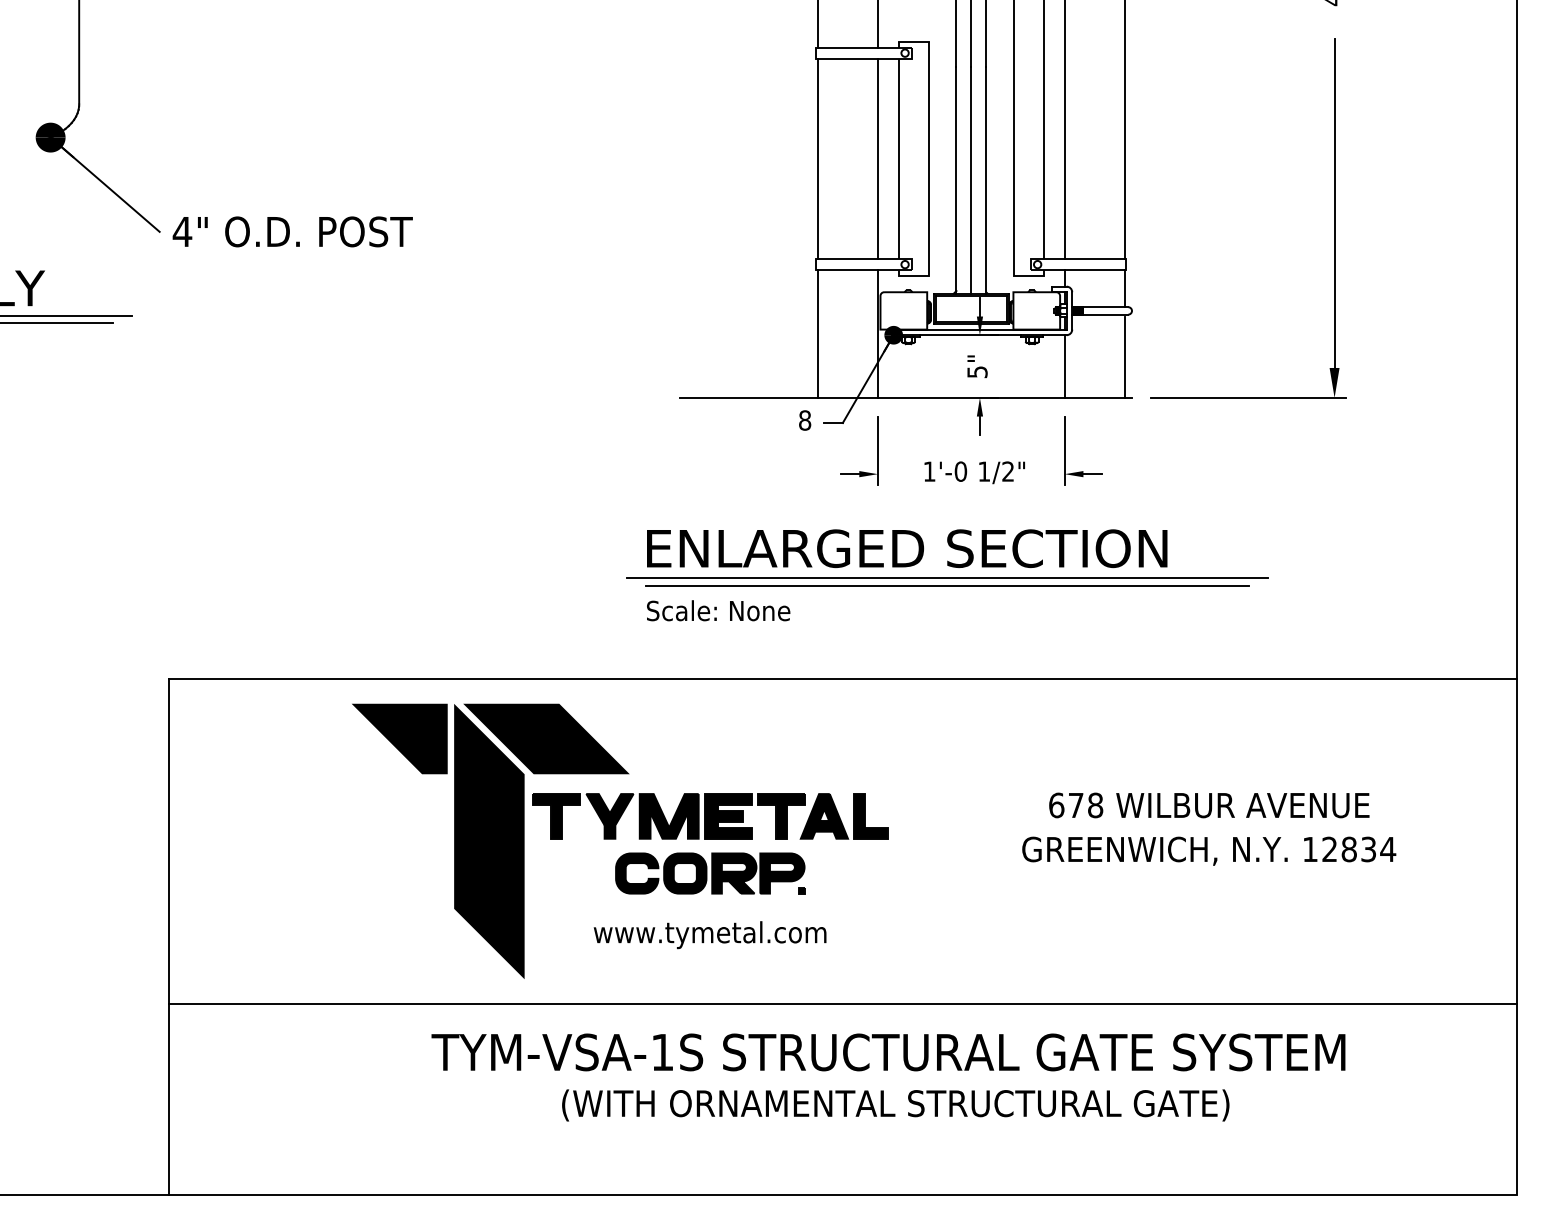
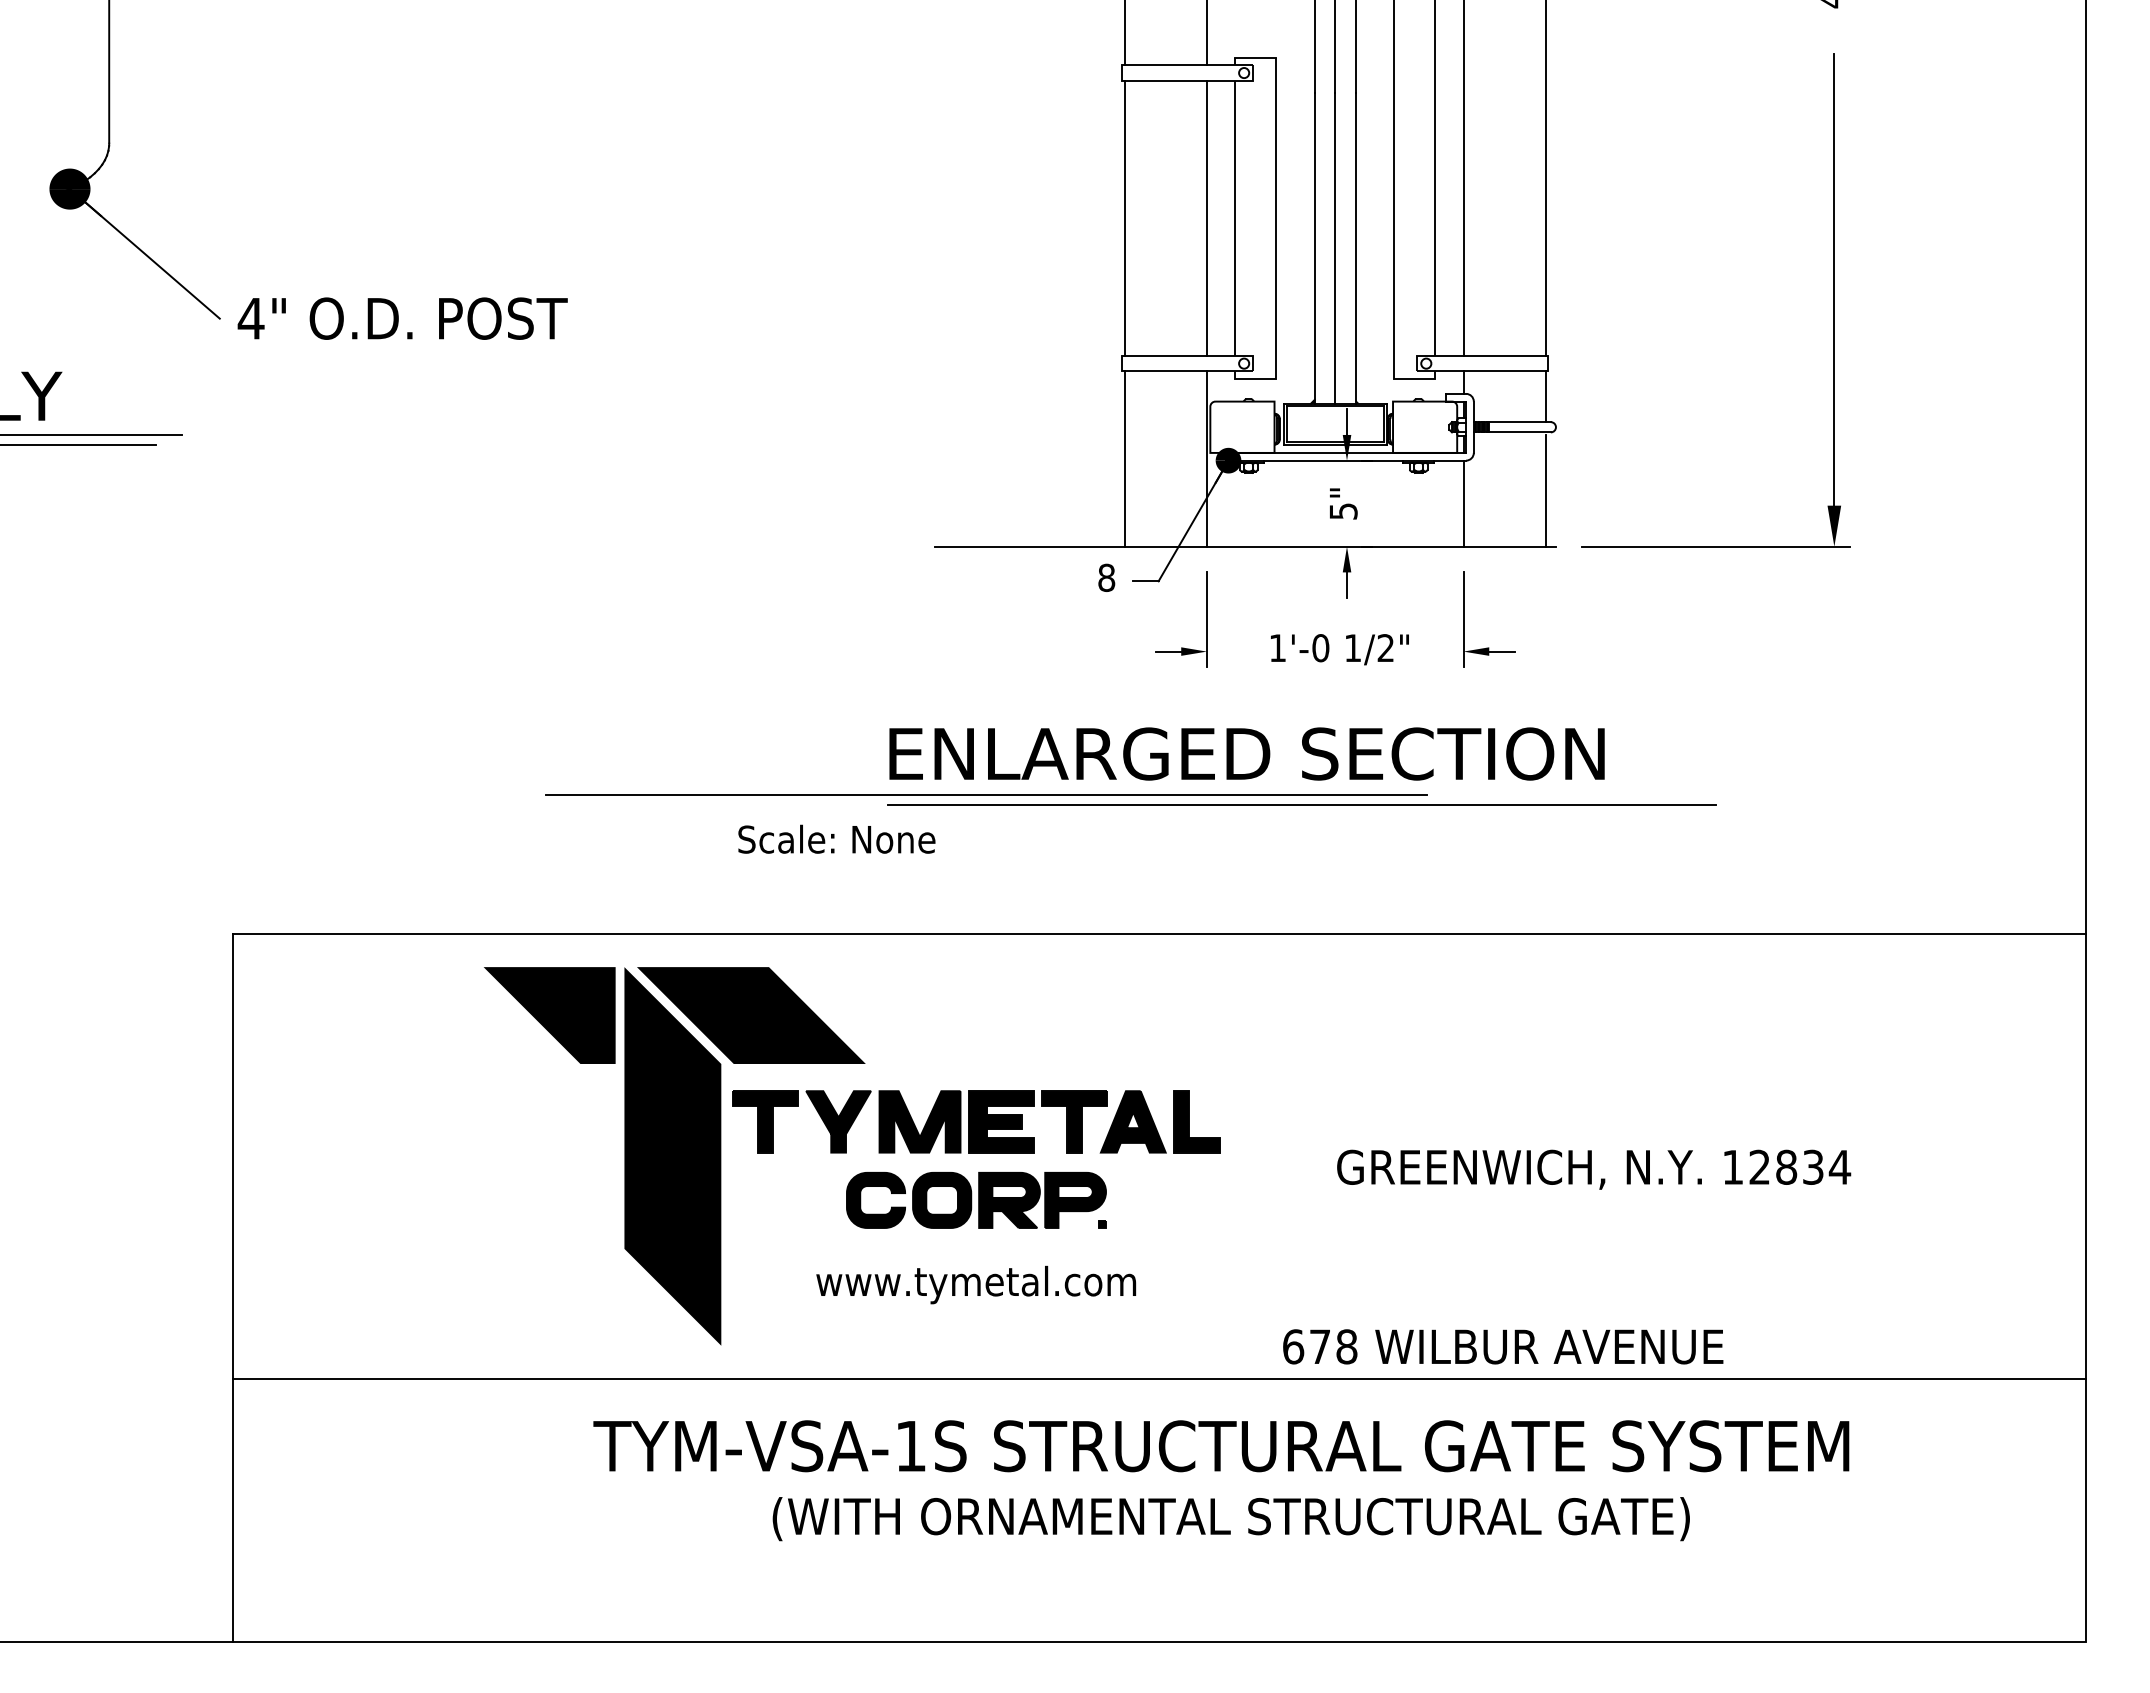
line: (947, 578) -> (986, 794), moved
text: (718, 610) -> (836, 838), moved
text: (1209, 805) -> (1503, 1346), moved
text: (1209, 851) -> (1594, 1169), moved

